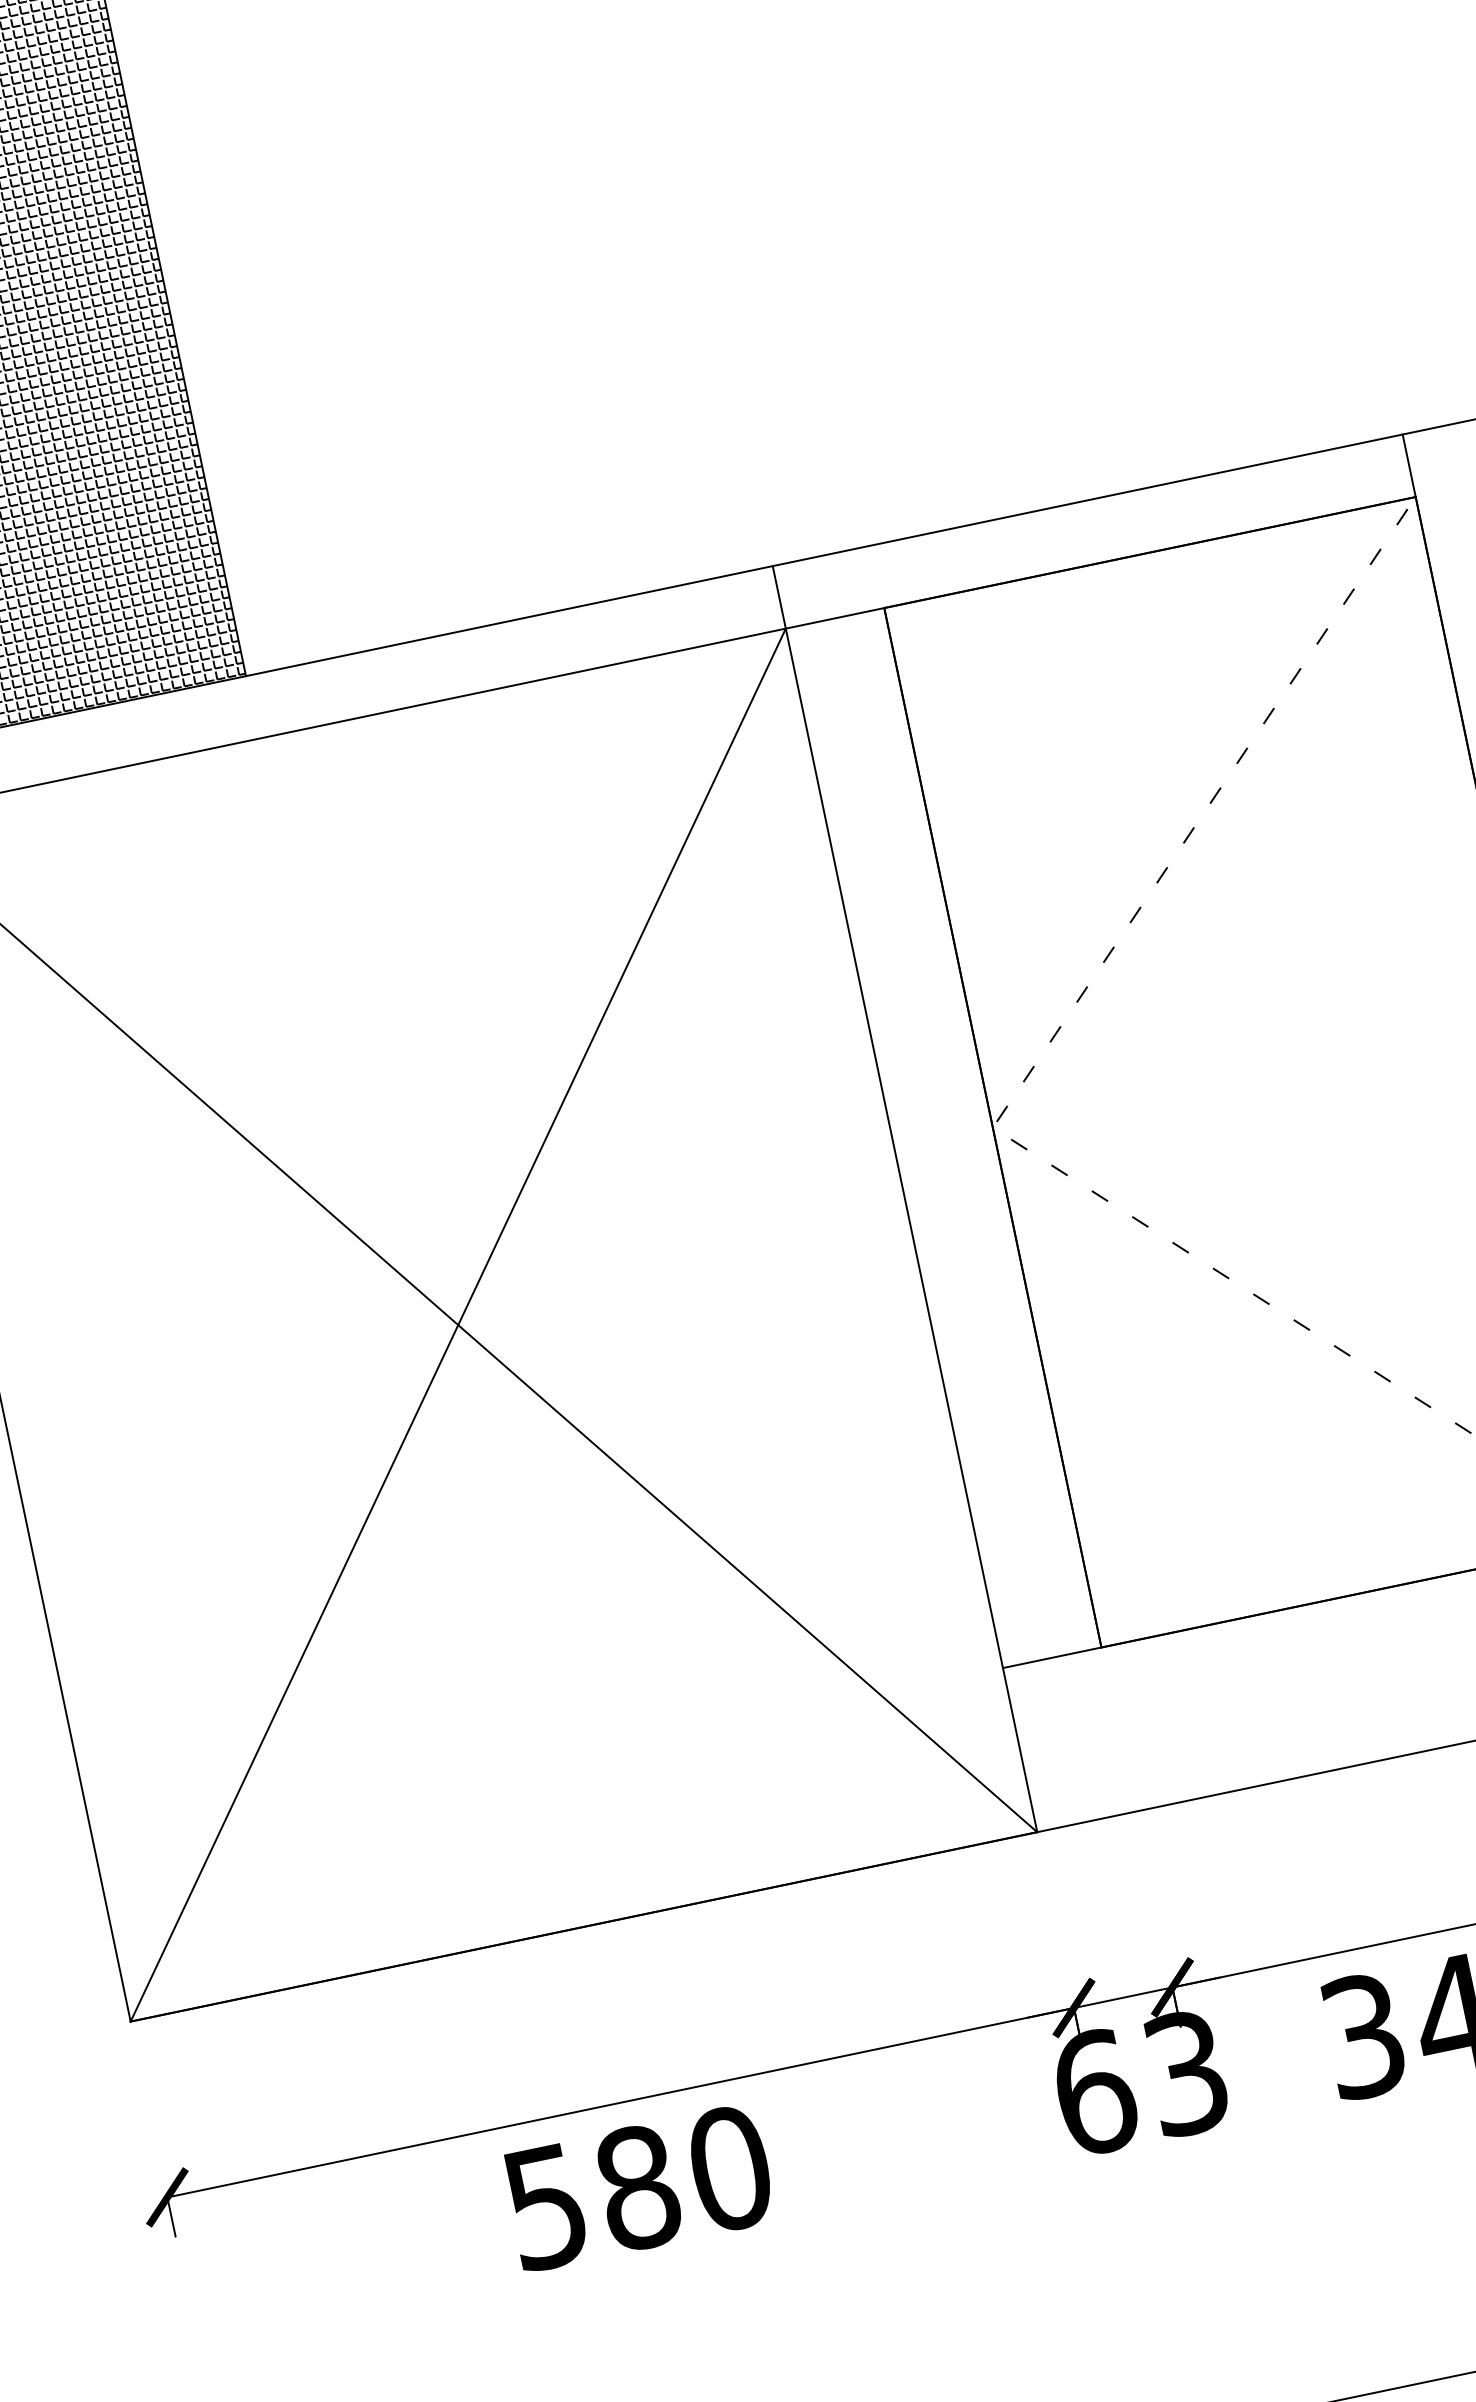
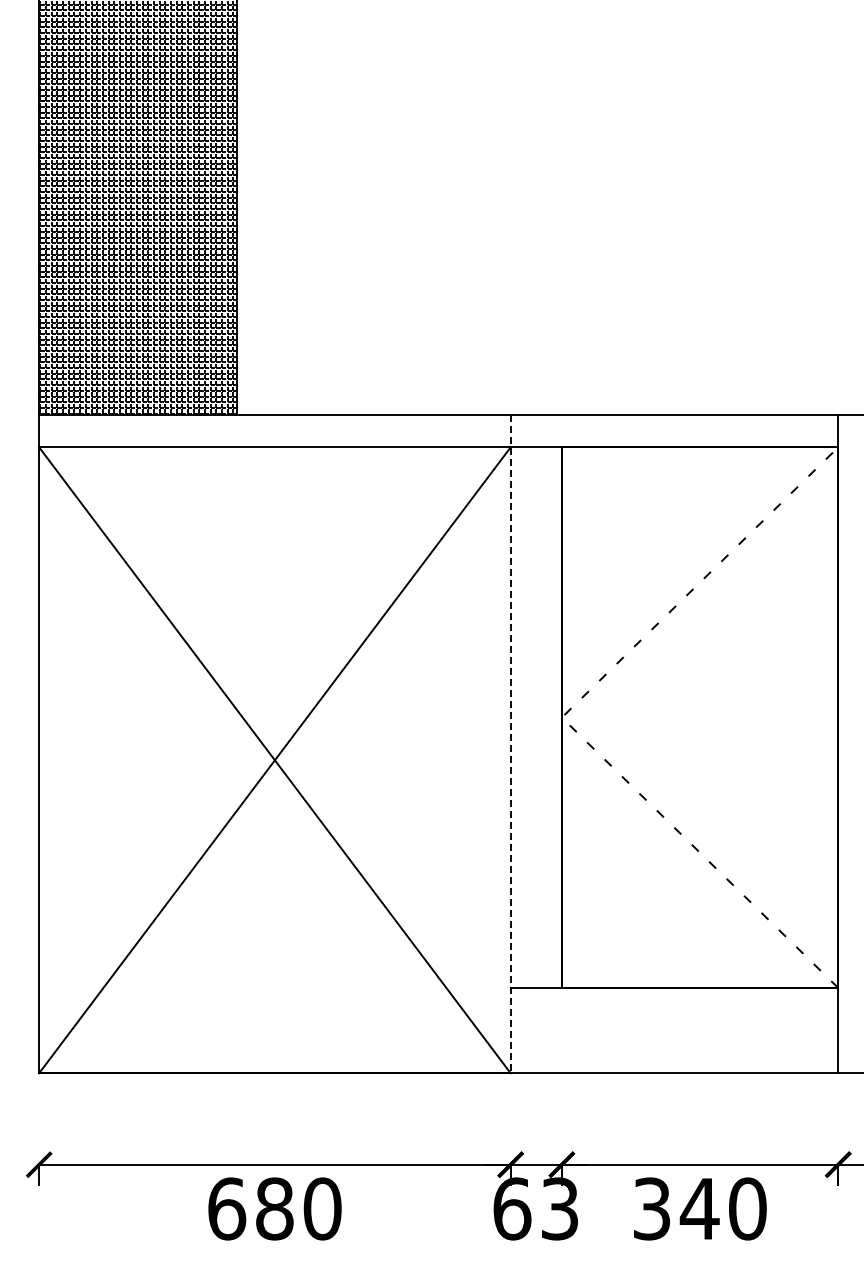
line: (904, 1200) -> (510, 744), solid -> dashed
text: (547, 2205) -> (227, 1208), 580 -> 680

